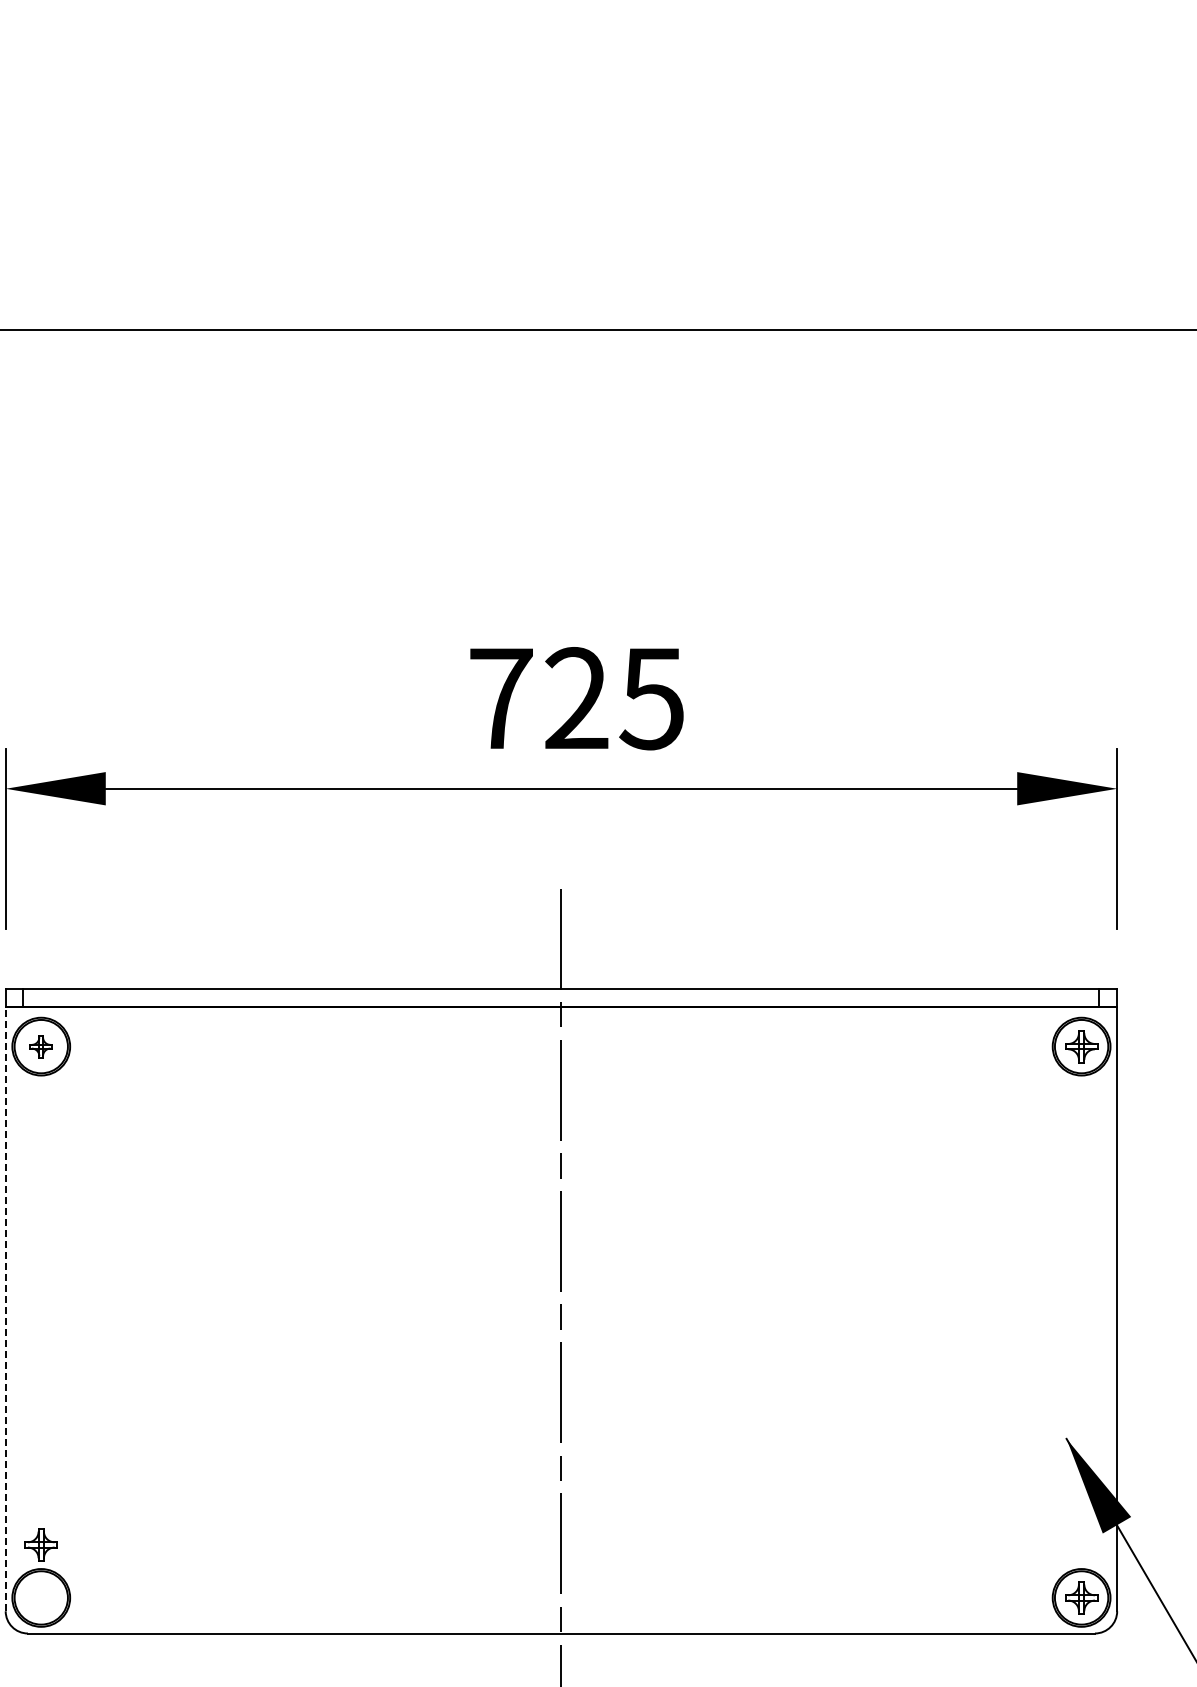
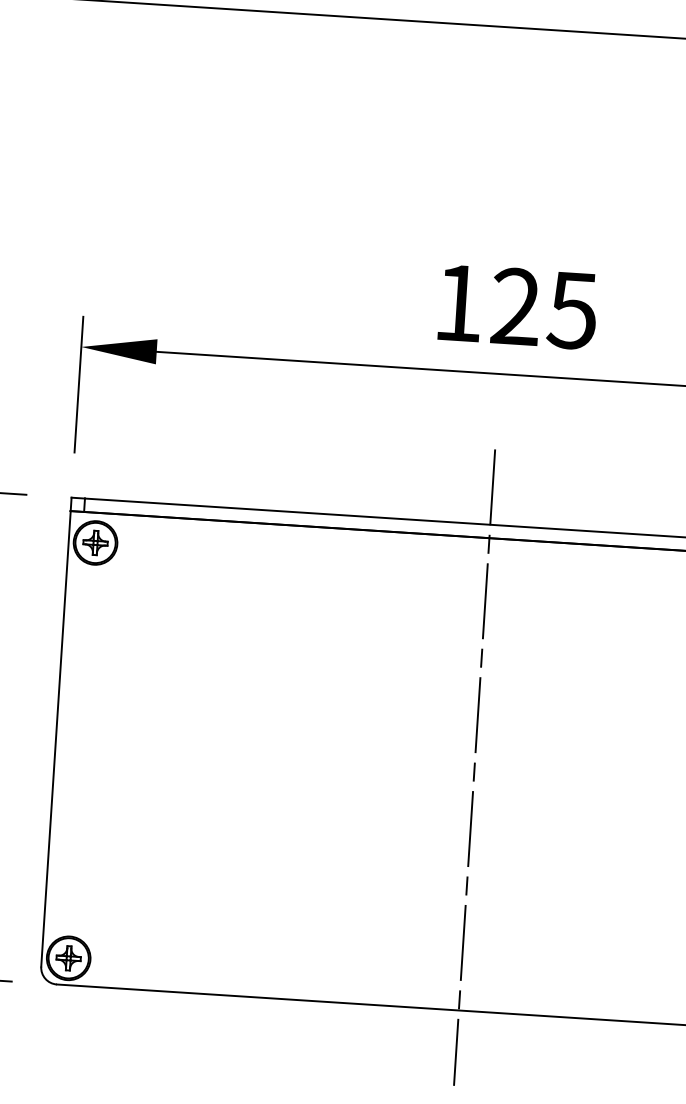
text: (501, 698) -> (459, 303), 725 -> 125
part: (40, 1046) -> (94, 542), size x1.43
line: (5, 1308) -> (55, 738), dashed -> solid
part: (40, 1544) -> (68, 957), moved

